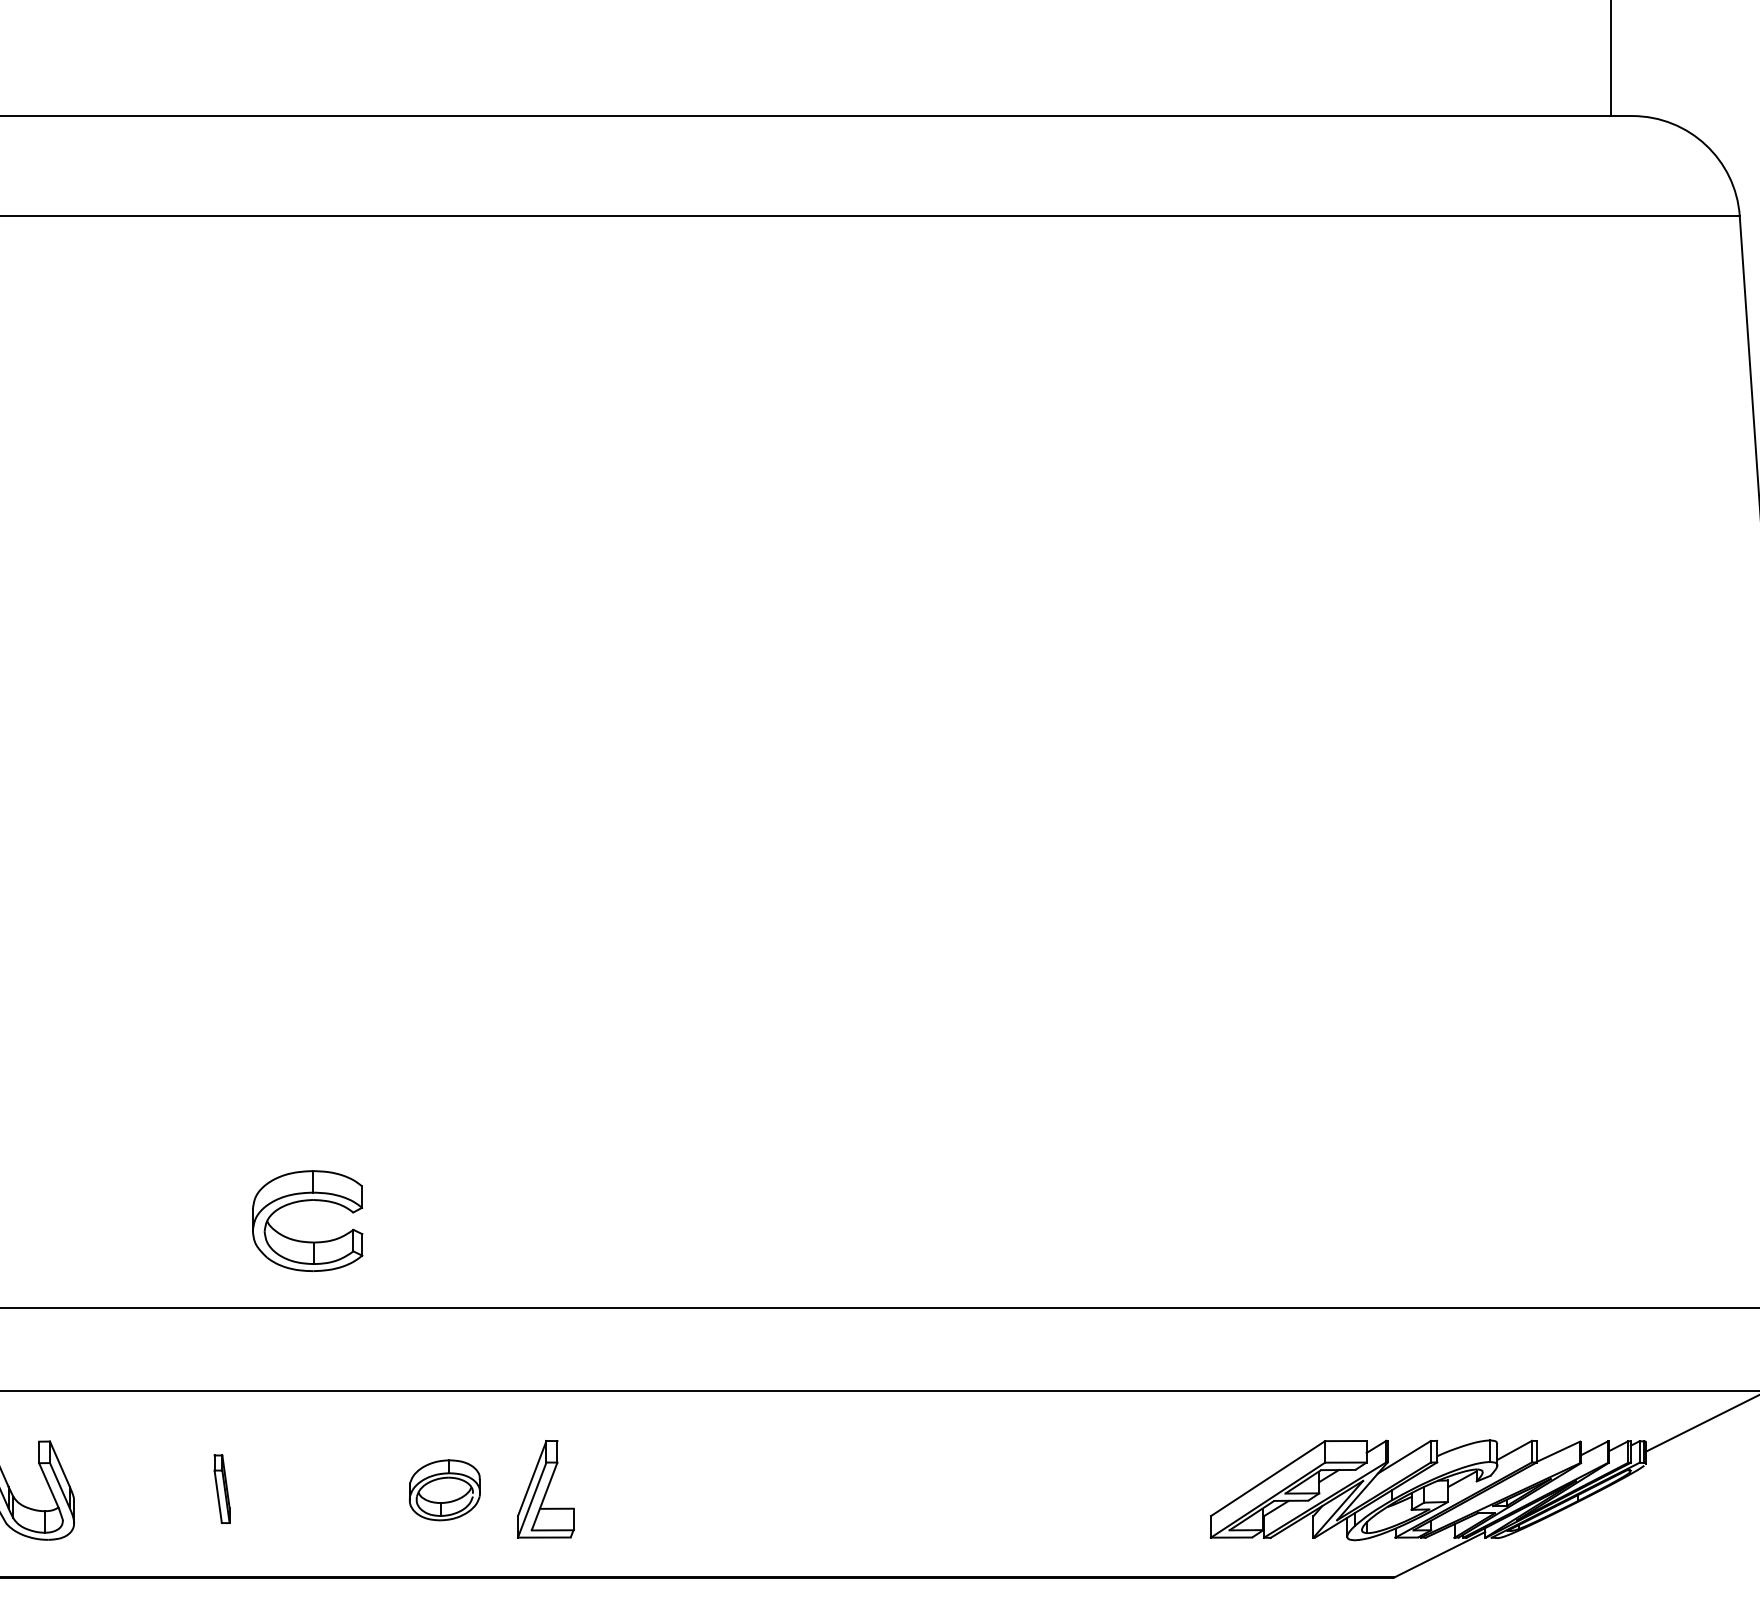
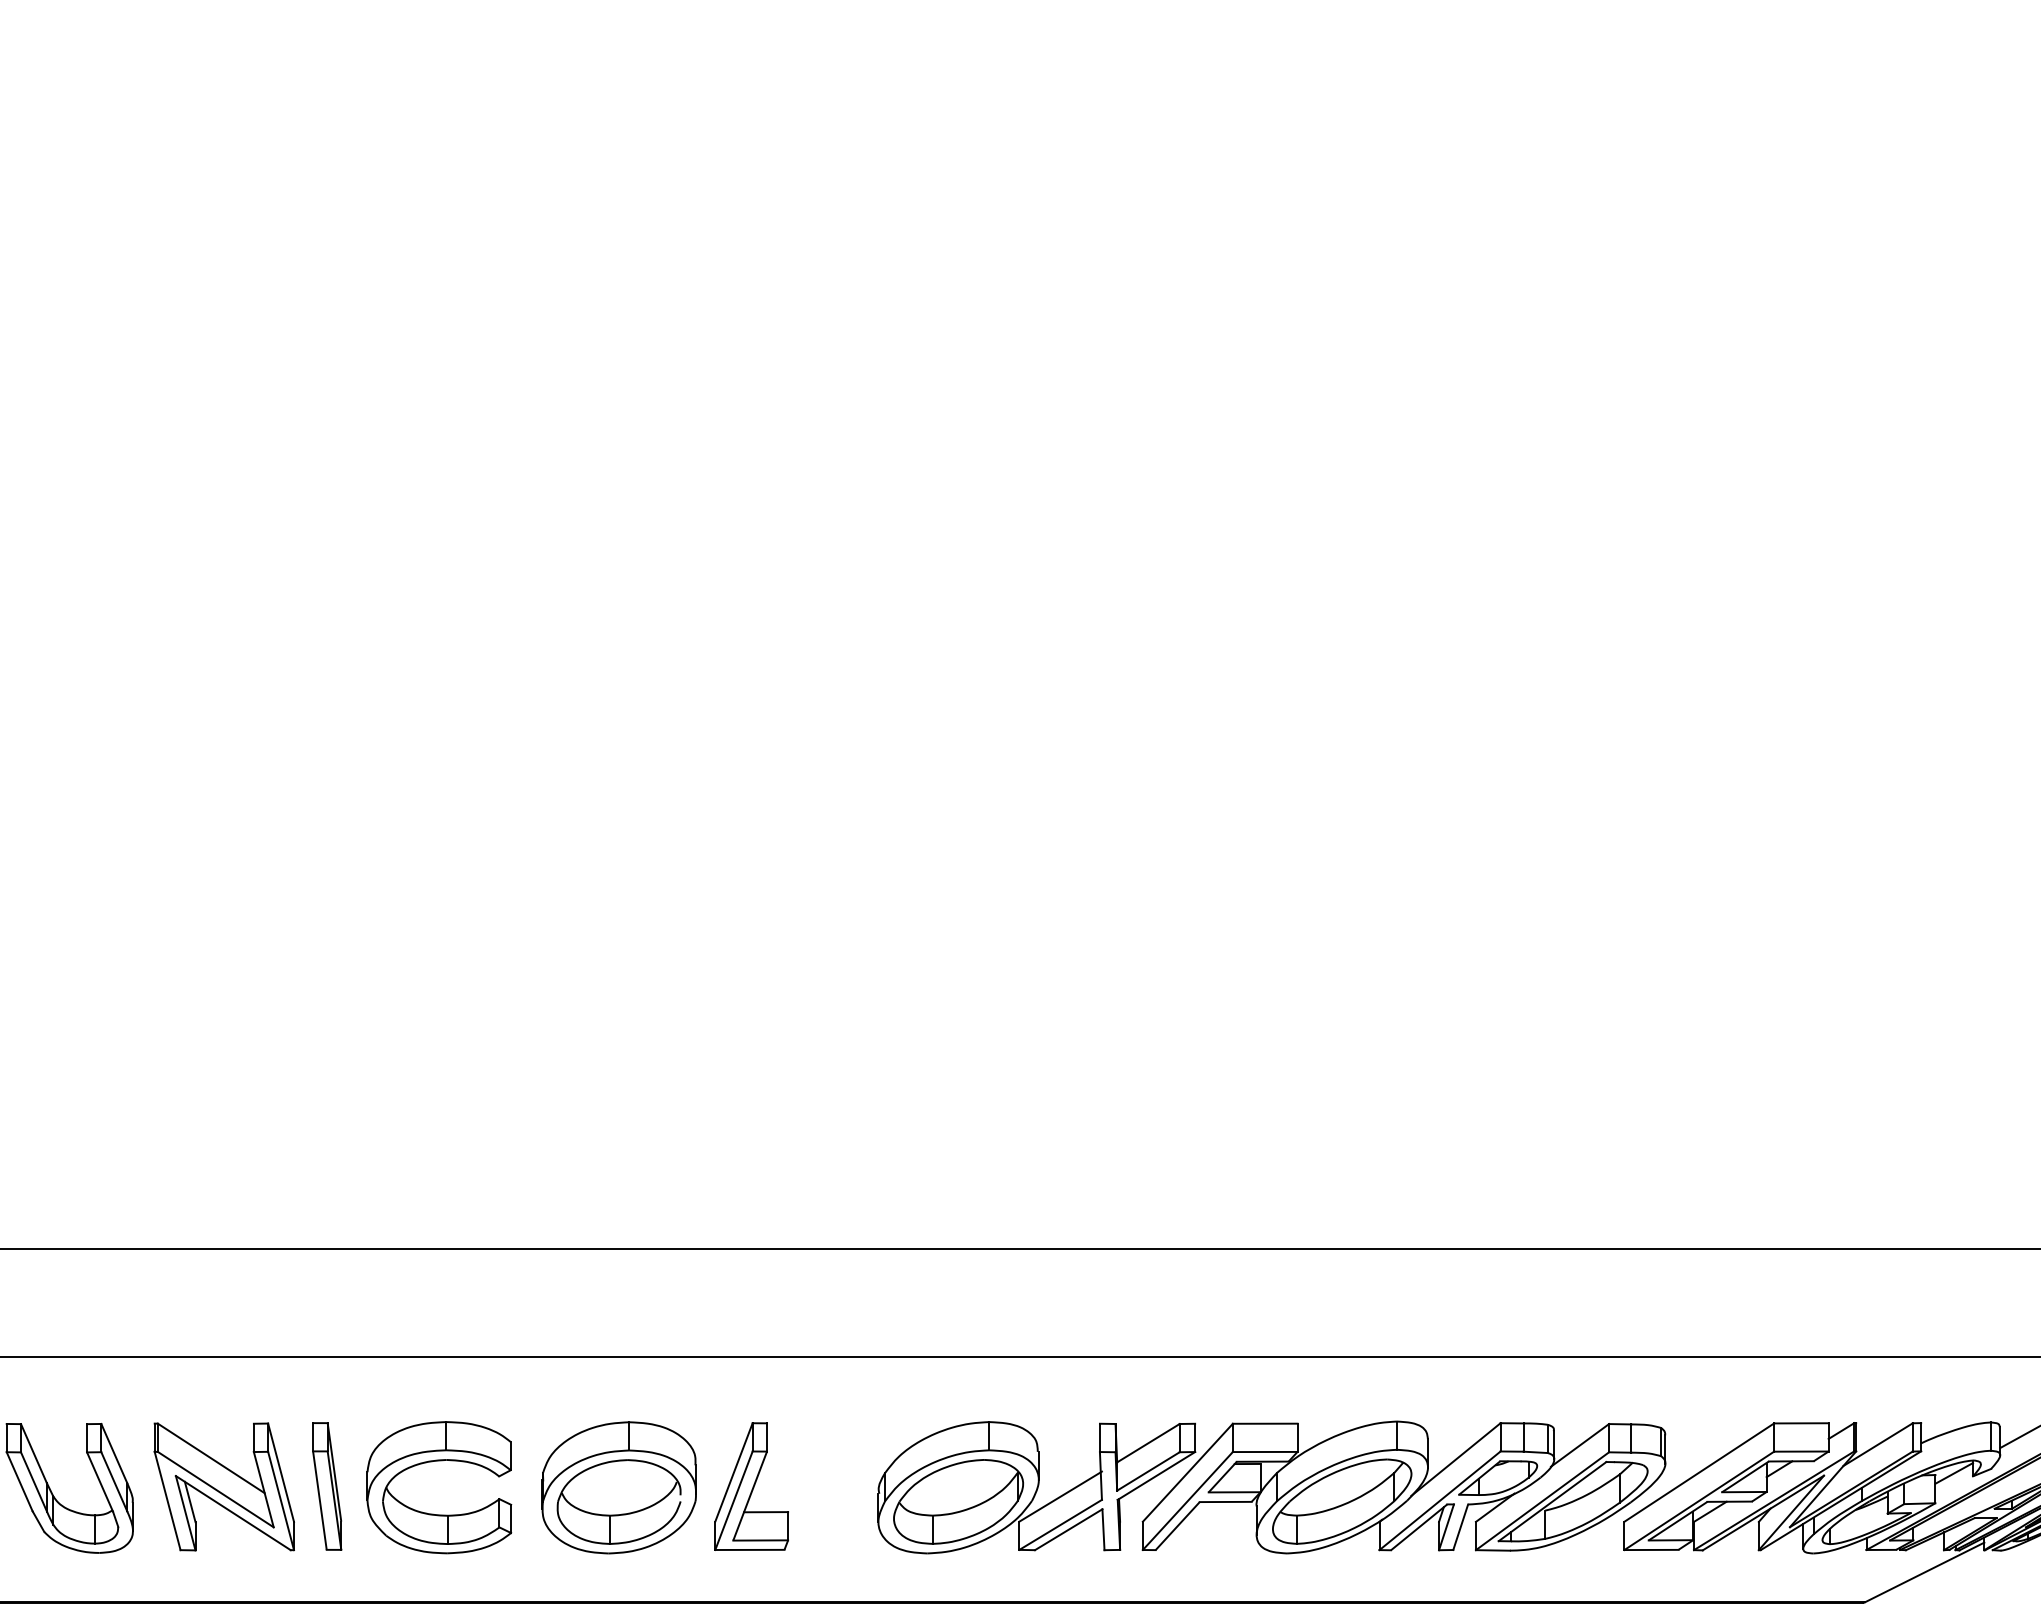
part: (307, 1201) -> (439, 1461), moved
part: (143, 1489) -> (223, 1486), added
part: (221, 1489) -> (326, 1486), size x1.43
part: (942, 1489) -> (1272, 1486), added
part: (444, 1490) -> (618, 1488), size x1.67

